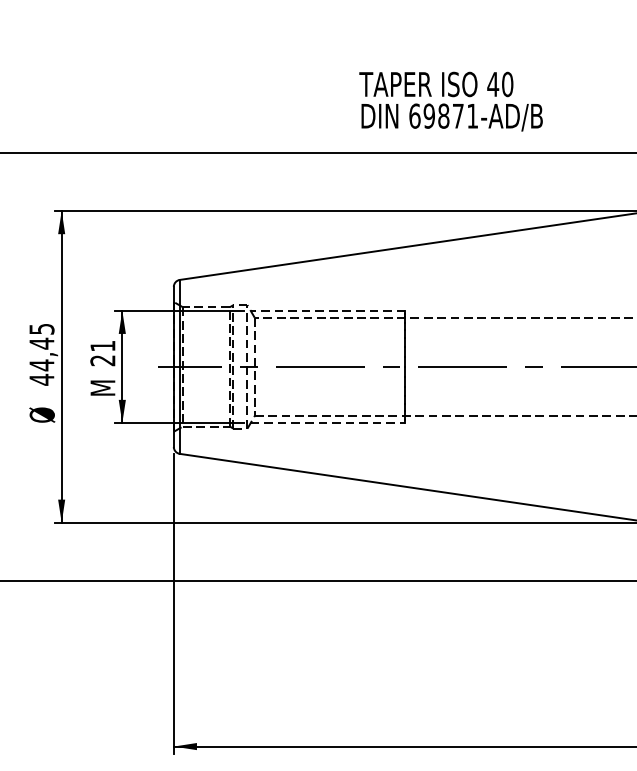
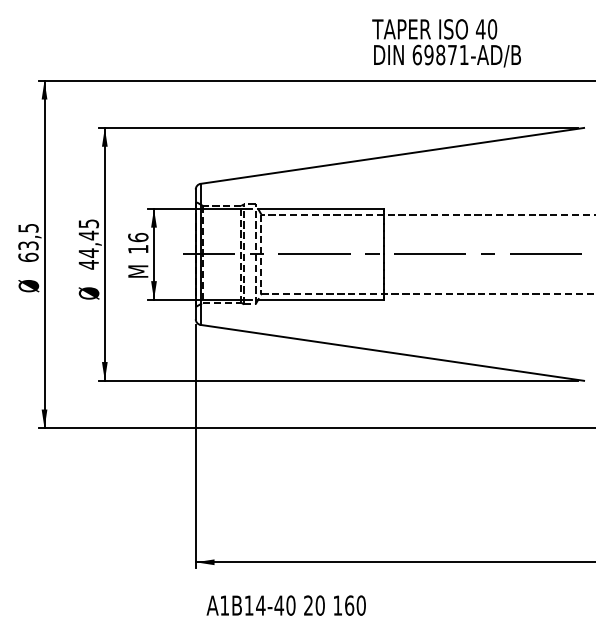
text: (450, 101) -> (446, 43), moved
line: (327, 310) -> (320, 208), dashed -> solid
text: (103, 353) -> (138, 243), 21 -> 16
line: (327, 422) -> (320, 299), dashed -> solid

